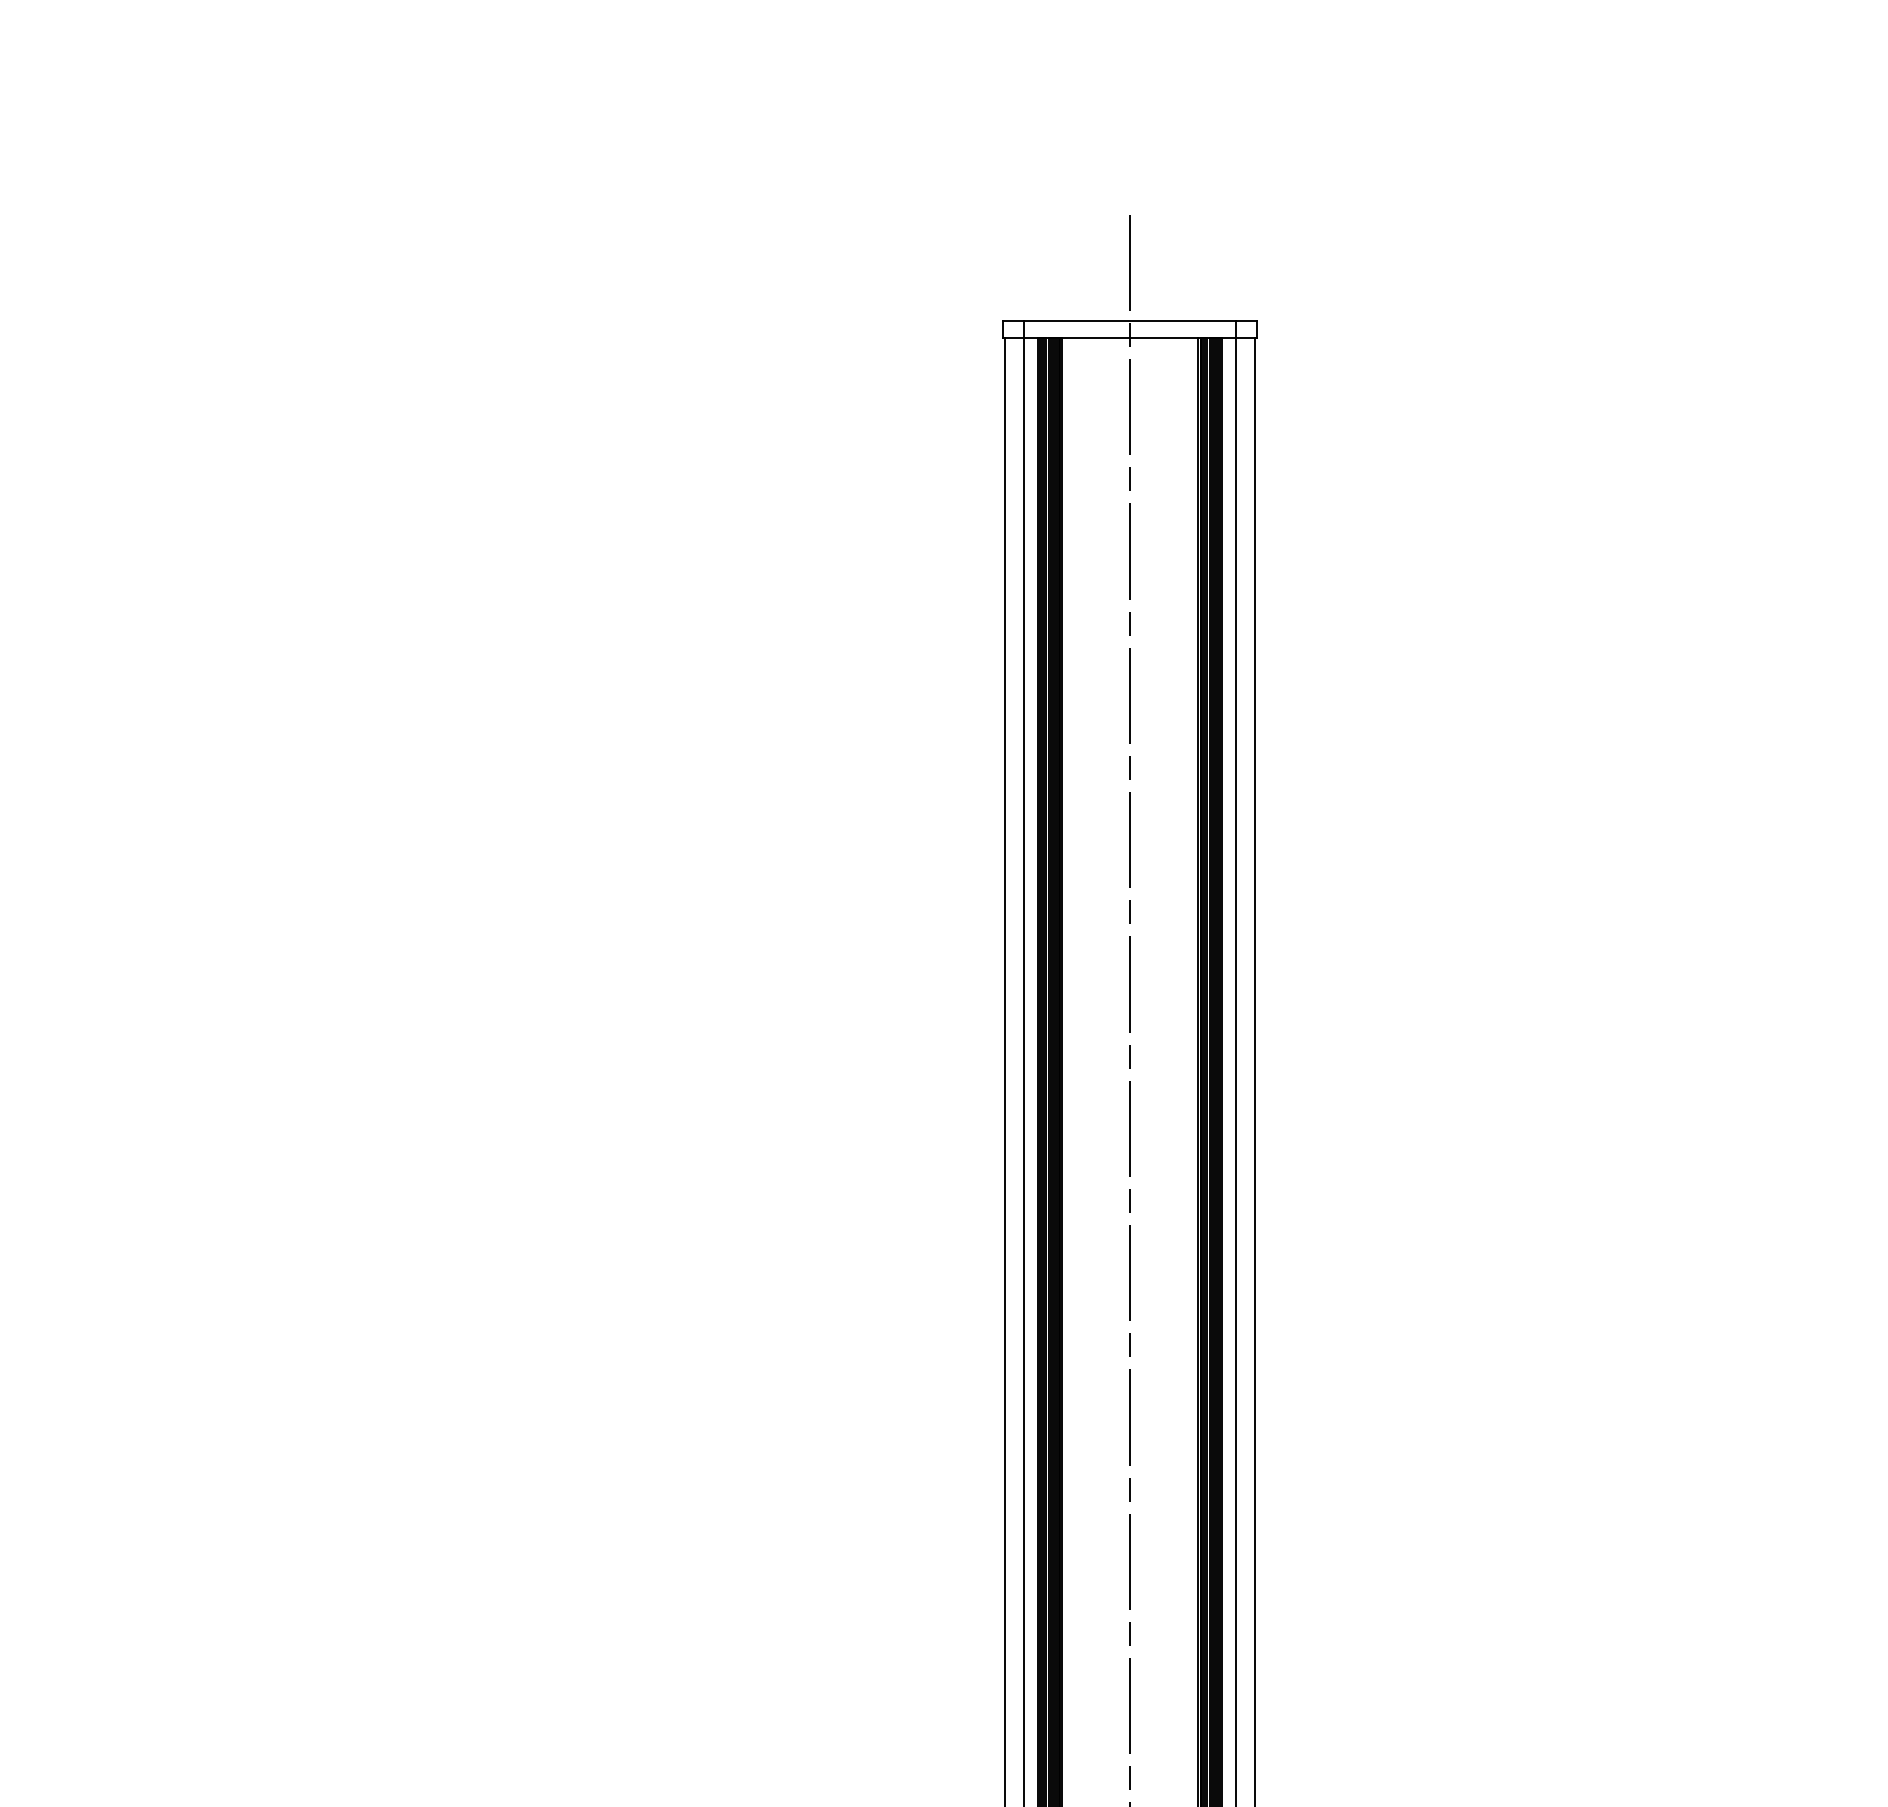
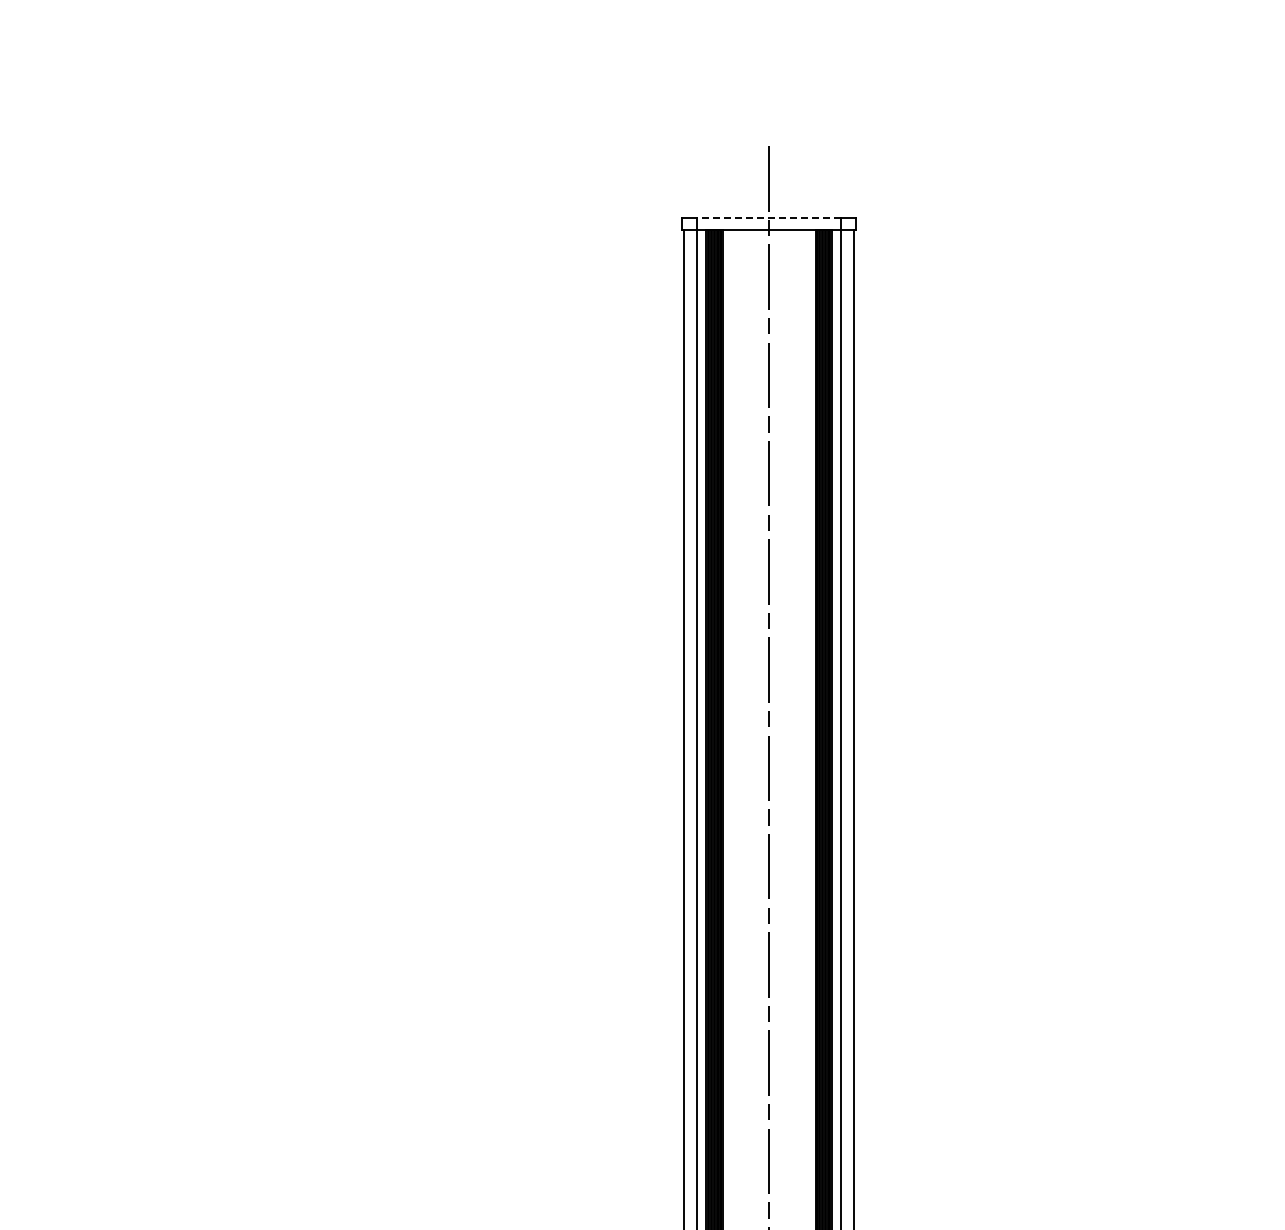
line: (1129, 320) -> (768, 218), solid -> dashed

